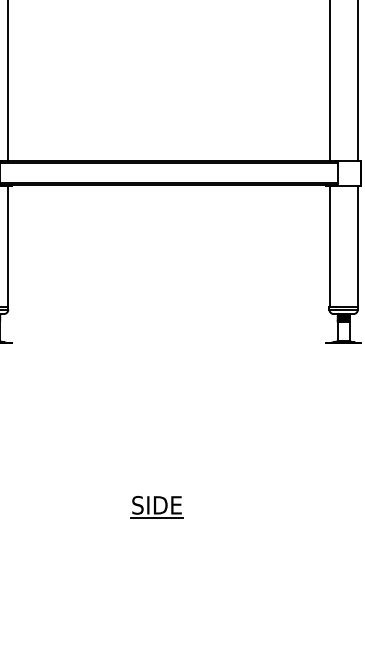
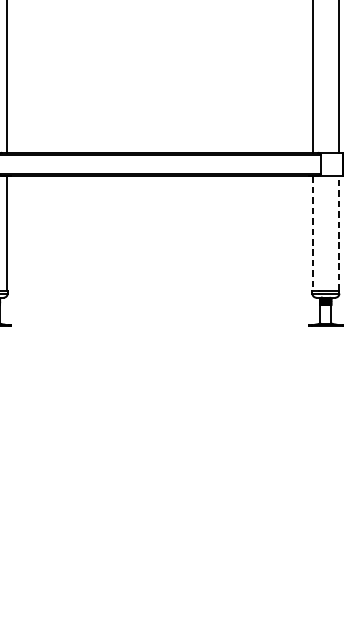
line: (357, 245) -> (339, 232), solid -> dashed
line: (329, 246) -> (312, 233), solid -> dashed
part: (156, 507) -> (148, 481), removed

